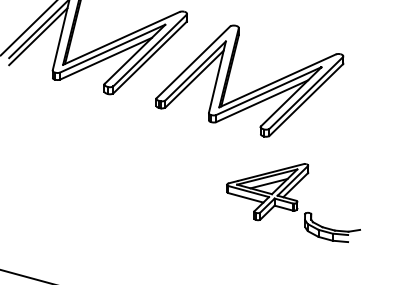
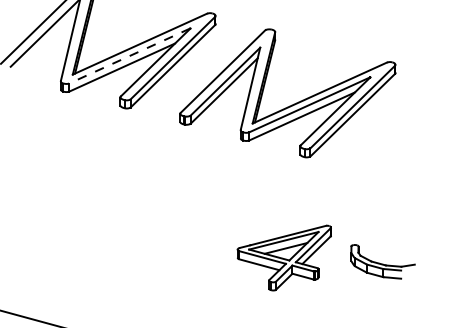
line: (37, 36) -> (43, 41), removed
line: (112, 49) -> (129, 56), solid -> dashed
part: (266, 191) -> (283, 257), moved

